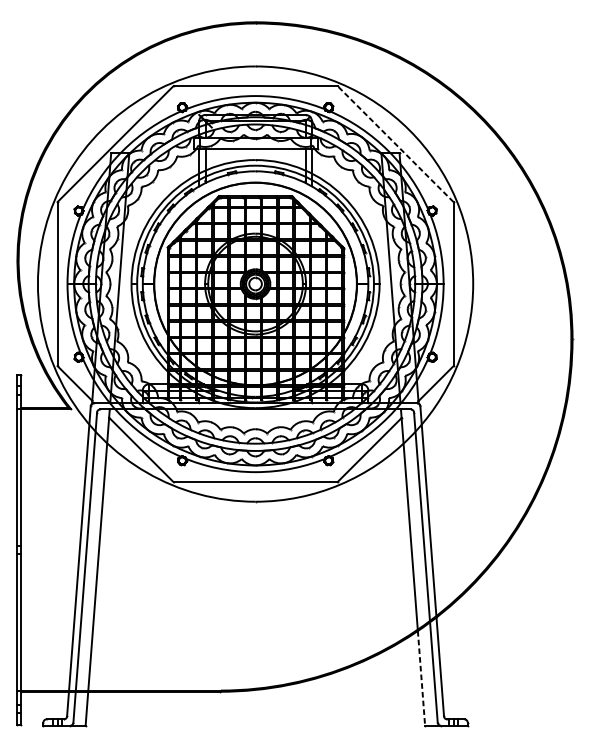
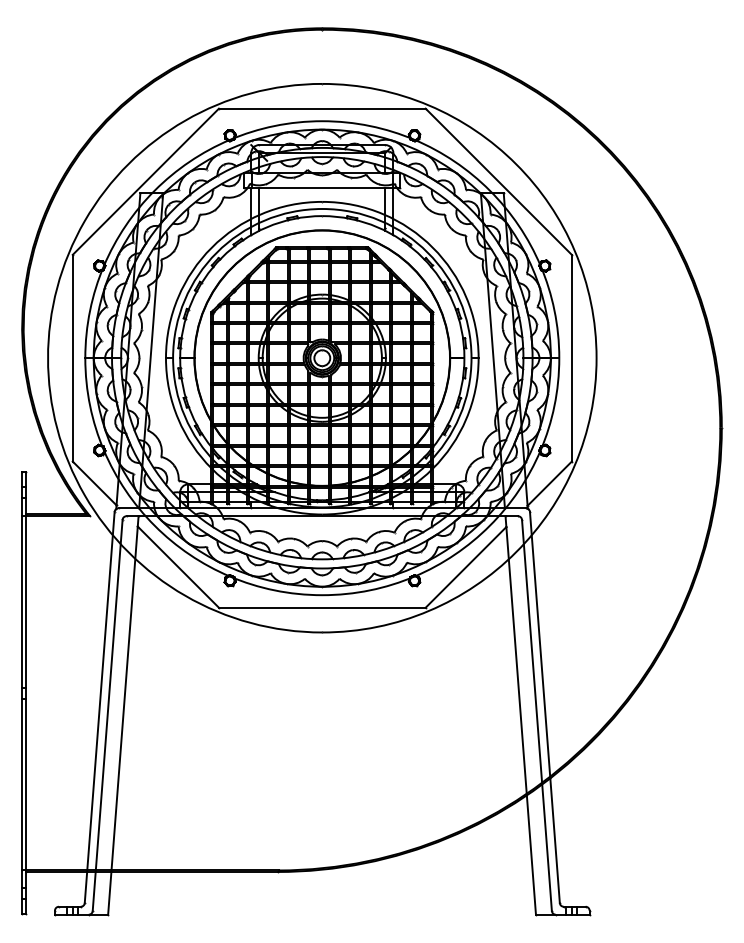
line: (395, 143) -> (498, 181), dashed -> solid
line: (421, 678) -> (531, 855), dashed -> solid

